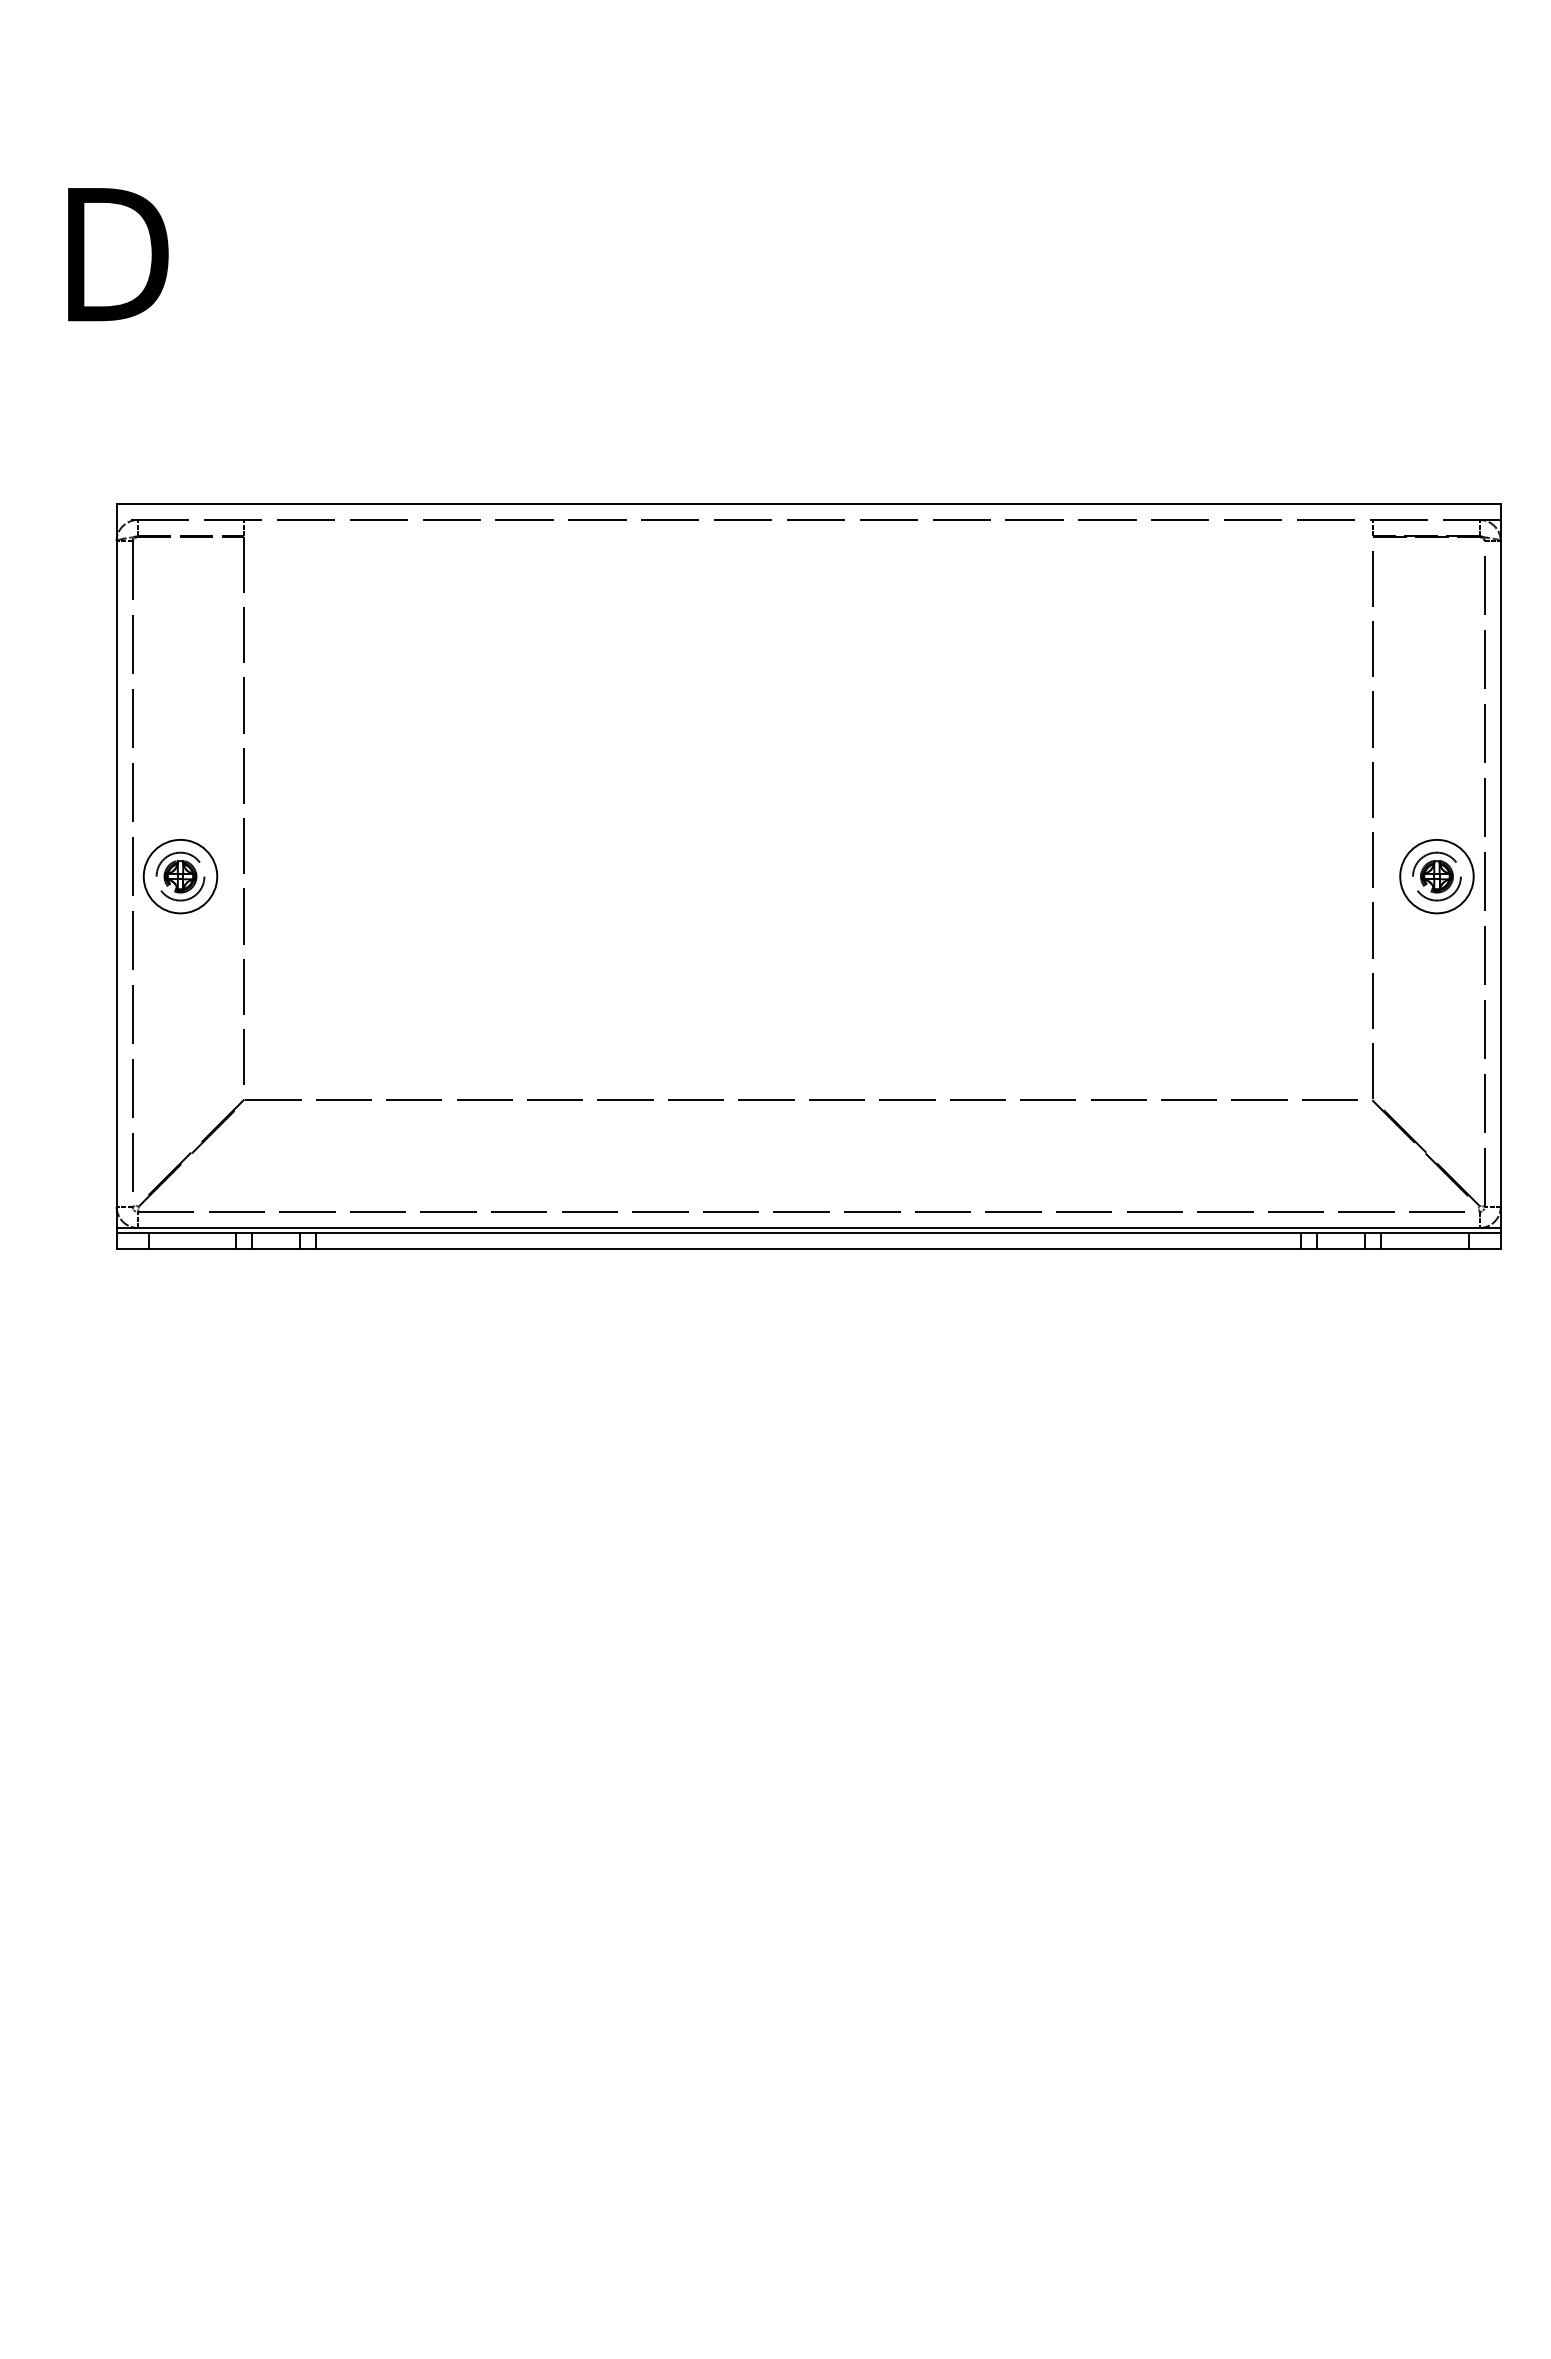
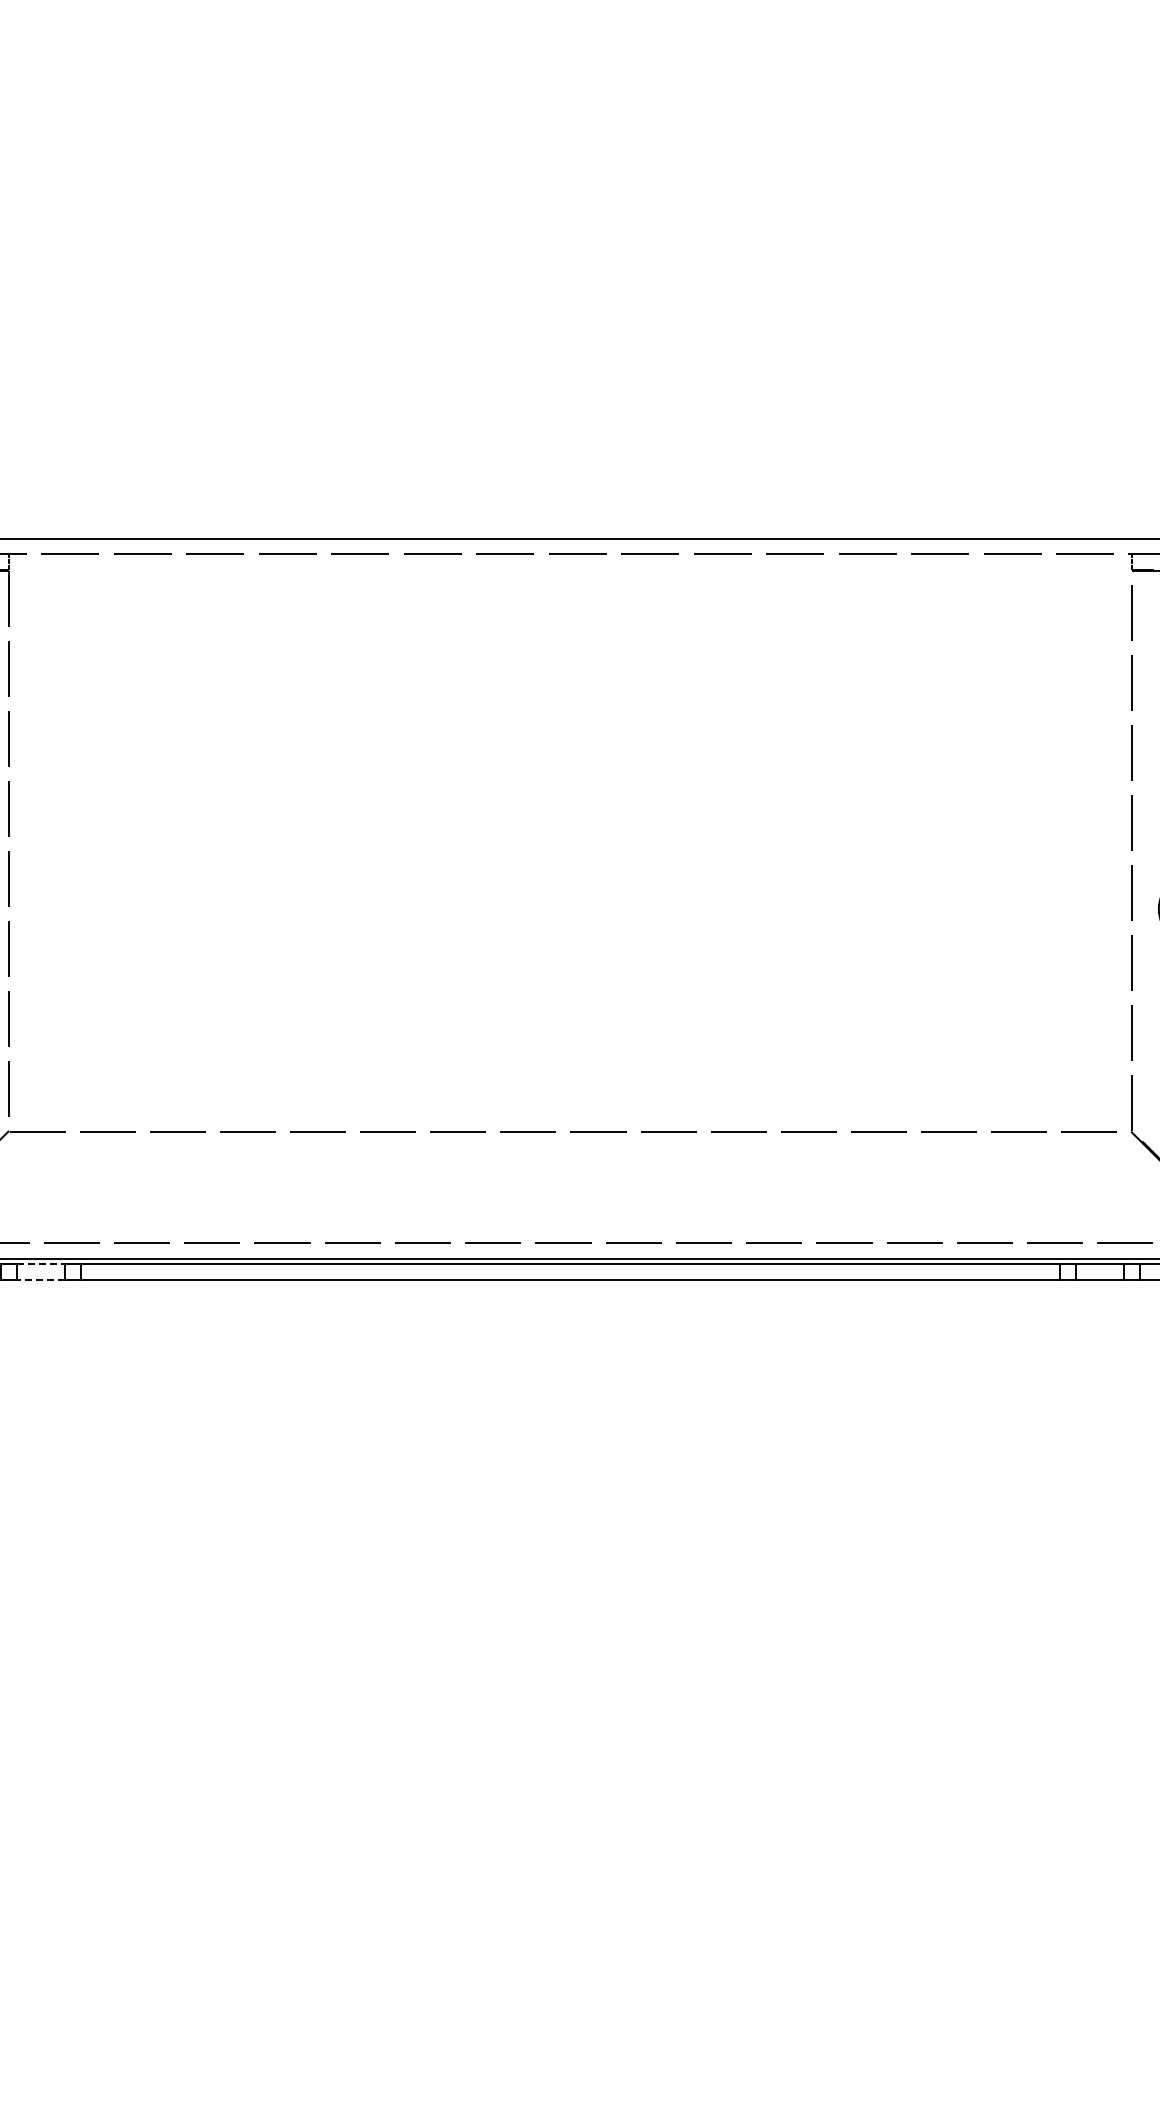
line: (276, 1233) -> (41, 1264), solid -> dashed
line: (276, 1249) -> (41, 1280), solid -> dashed

